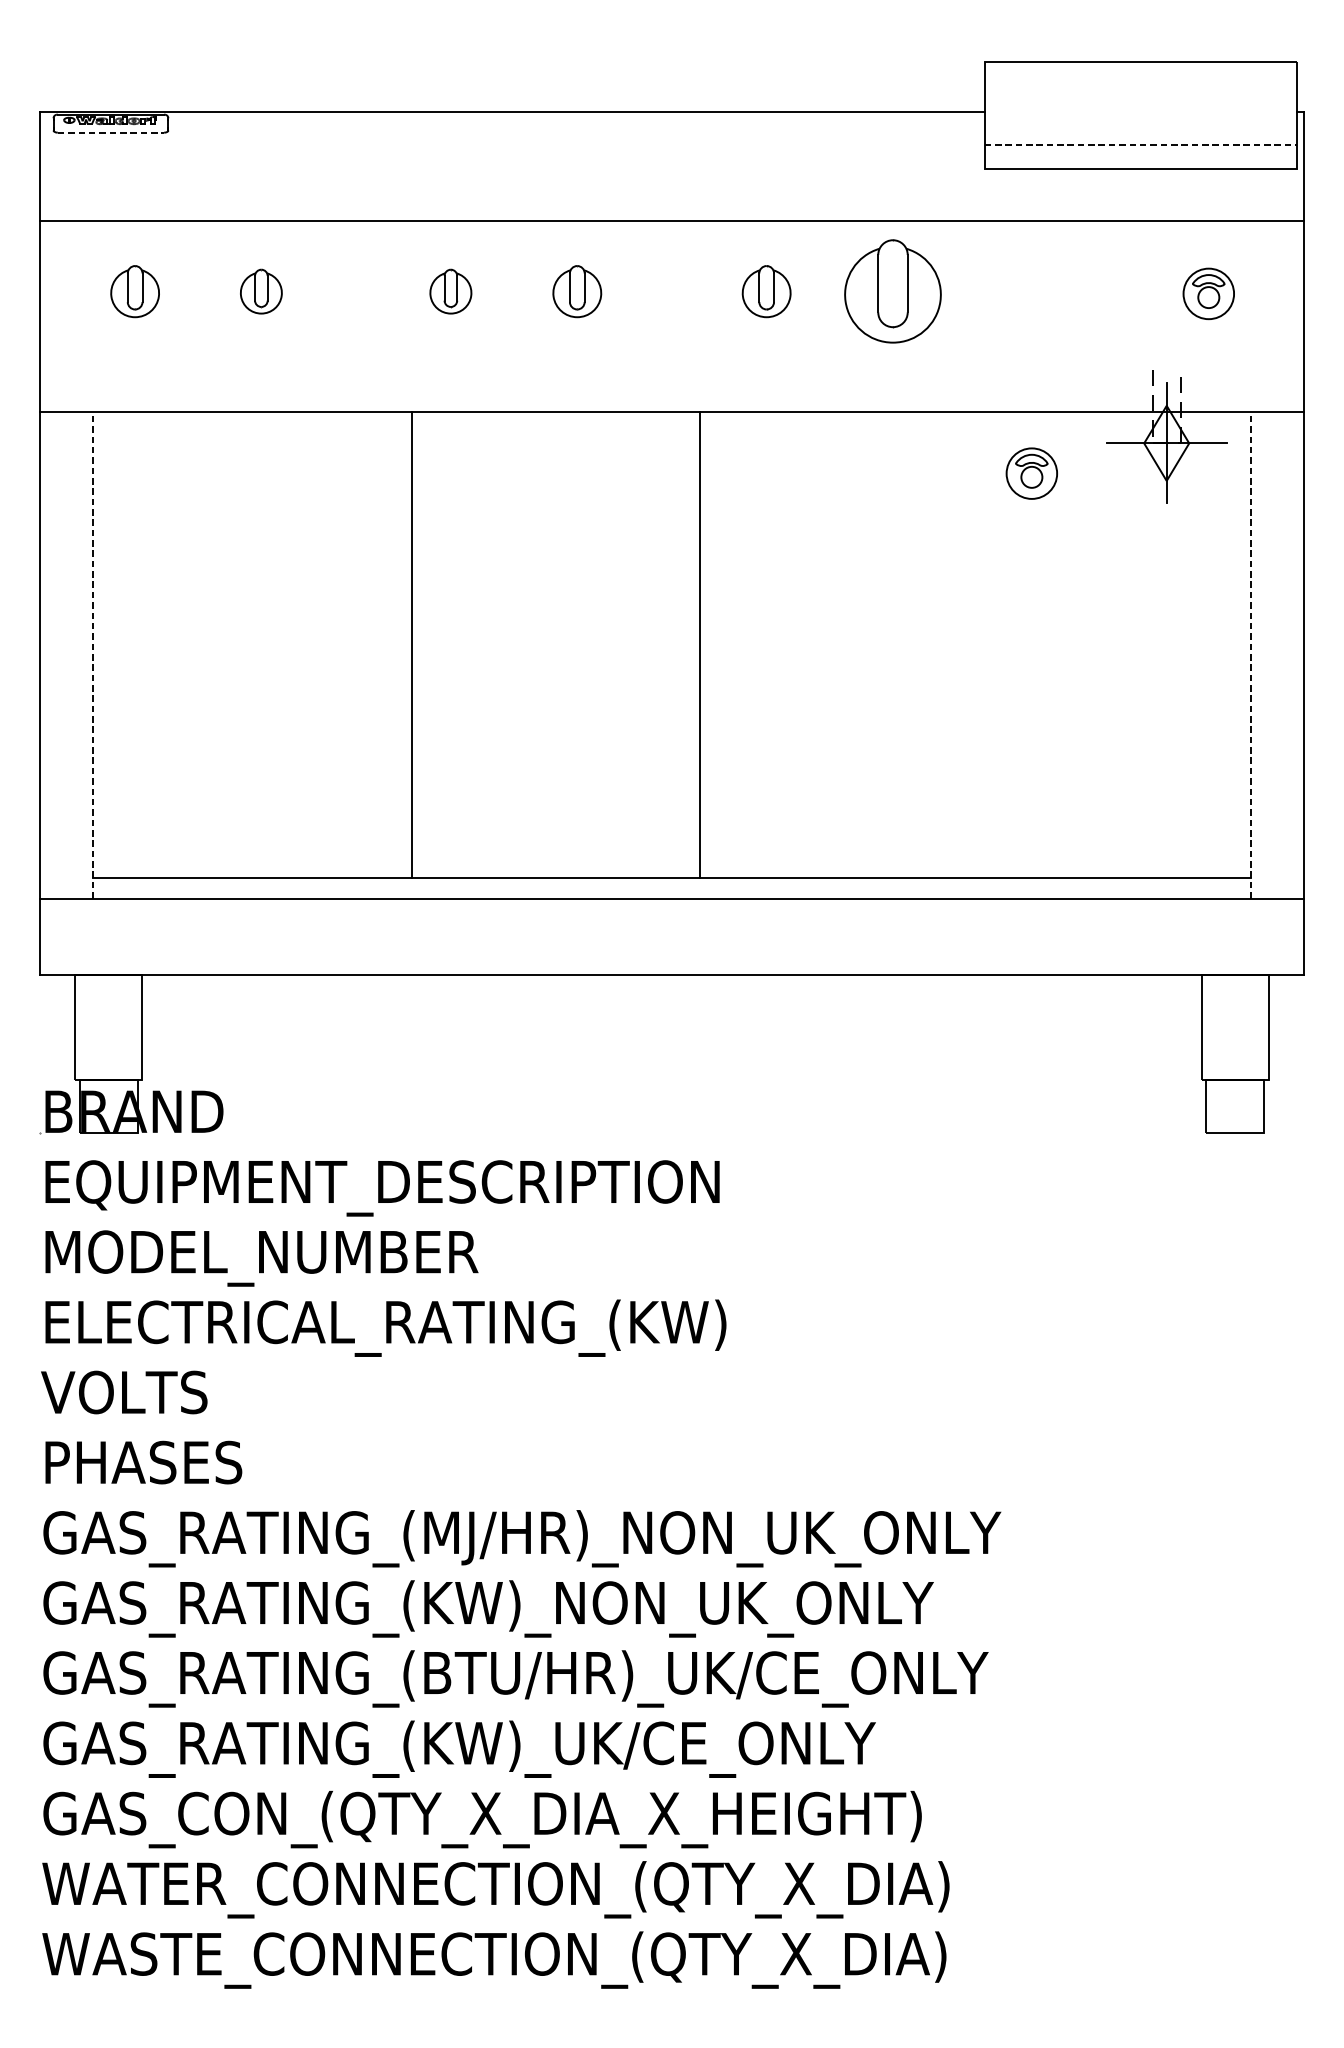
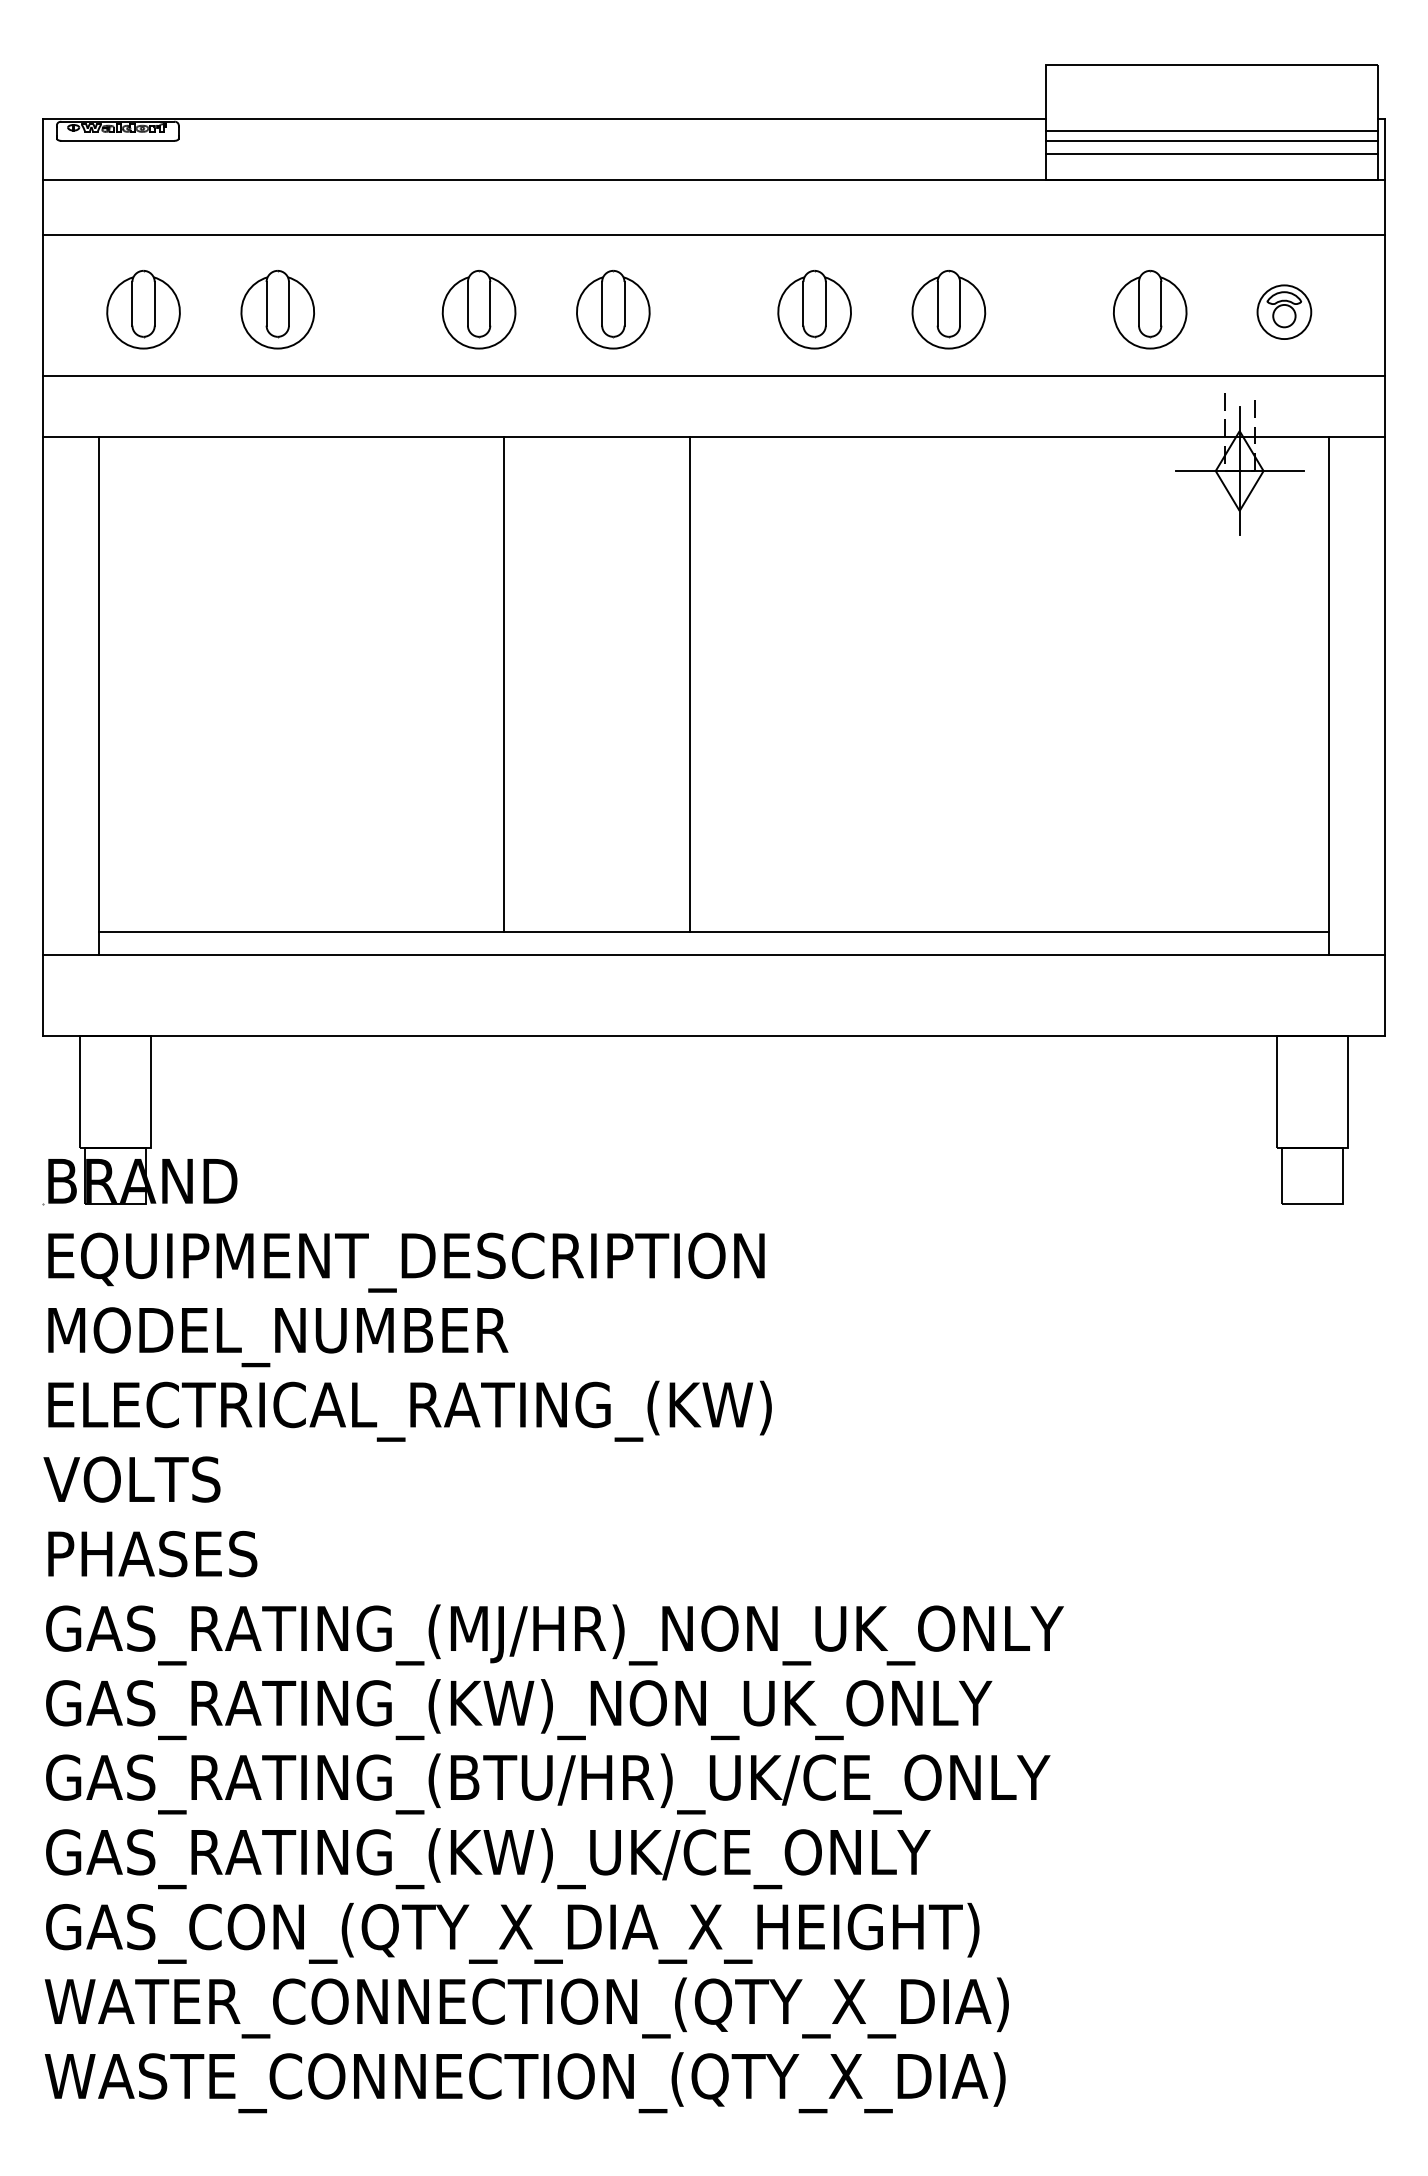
line: (1141, 123) -> (1212, 131), added
line: (111, 132) -> (118, 140), dashed -> solid
line: (1141, 133) -> (1212, 141), added
line: (1141, 144) -> (1212, 153), dashed -> solid
line: (671, 169) -> (713, 180), added
part: (135, 291) -> (143, 309), size x1.43
part: (261, 291) -> (277, 309), size x1.67
part: (450, 291) -> (478, 309), size x1.67
part: (577, 291) -> (613, 309), size x1.43
part: (766, 291) -> (814, 309), size x1.43
part: (892, 291) -> (948, 309), size x0.71
part: (1082, 291) -> (1150, 309), added
line: (671, 353) -> (713, 375), added
part: (1031, 472) -> (1096, 502), removed
line: (411, 644) -> (504, 684), moved
line: (699, 644) -> (689, 684), moved
line: (92, 655) -> (98, 696), dashed -> solid
line: (1251, 655) -> (1329, 696), dashed -> solid

